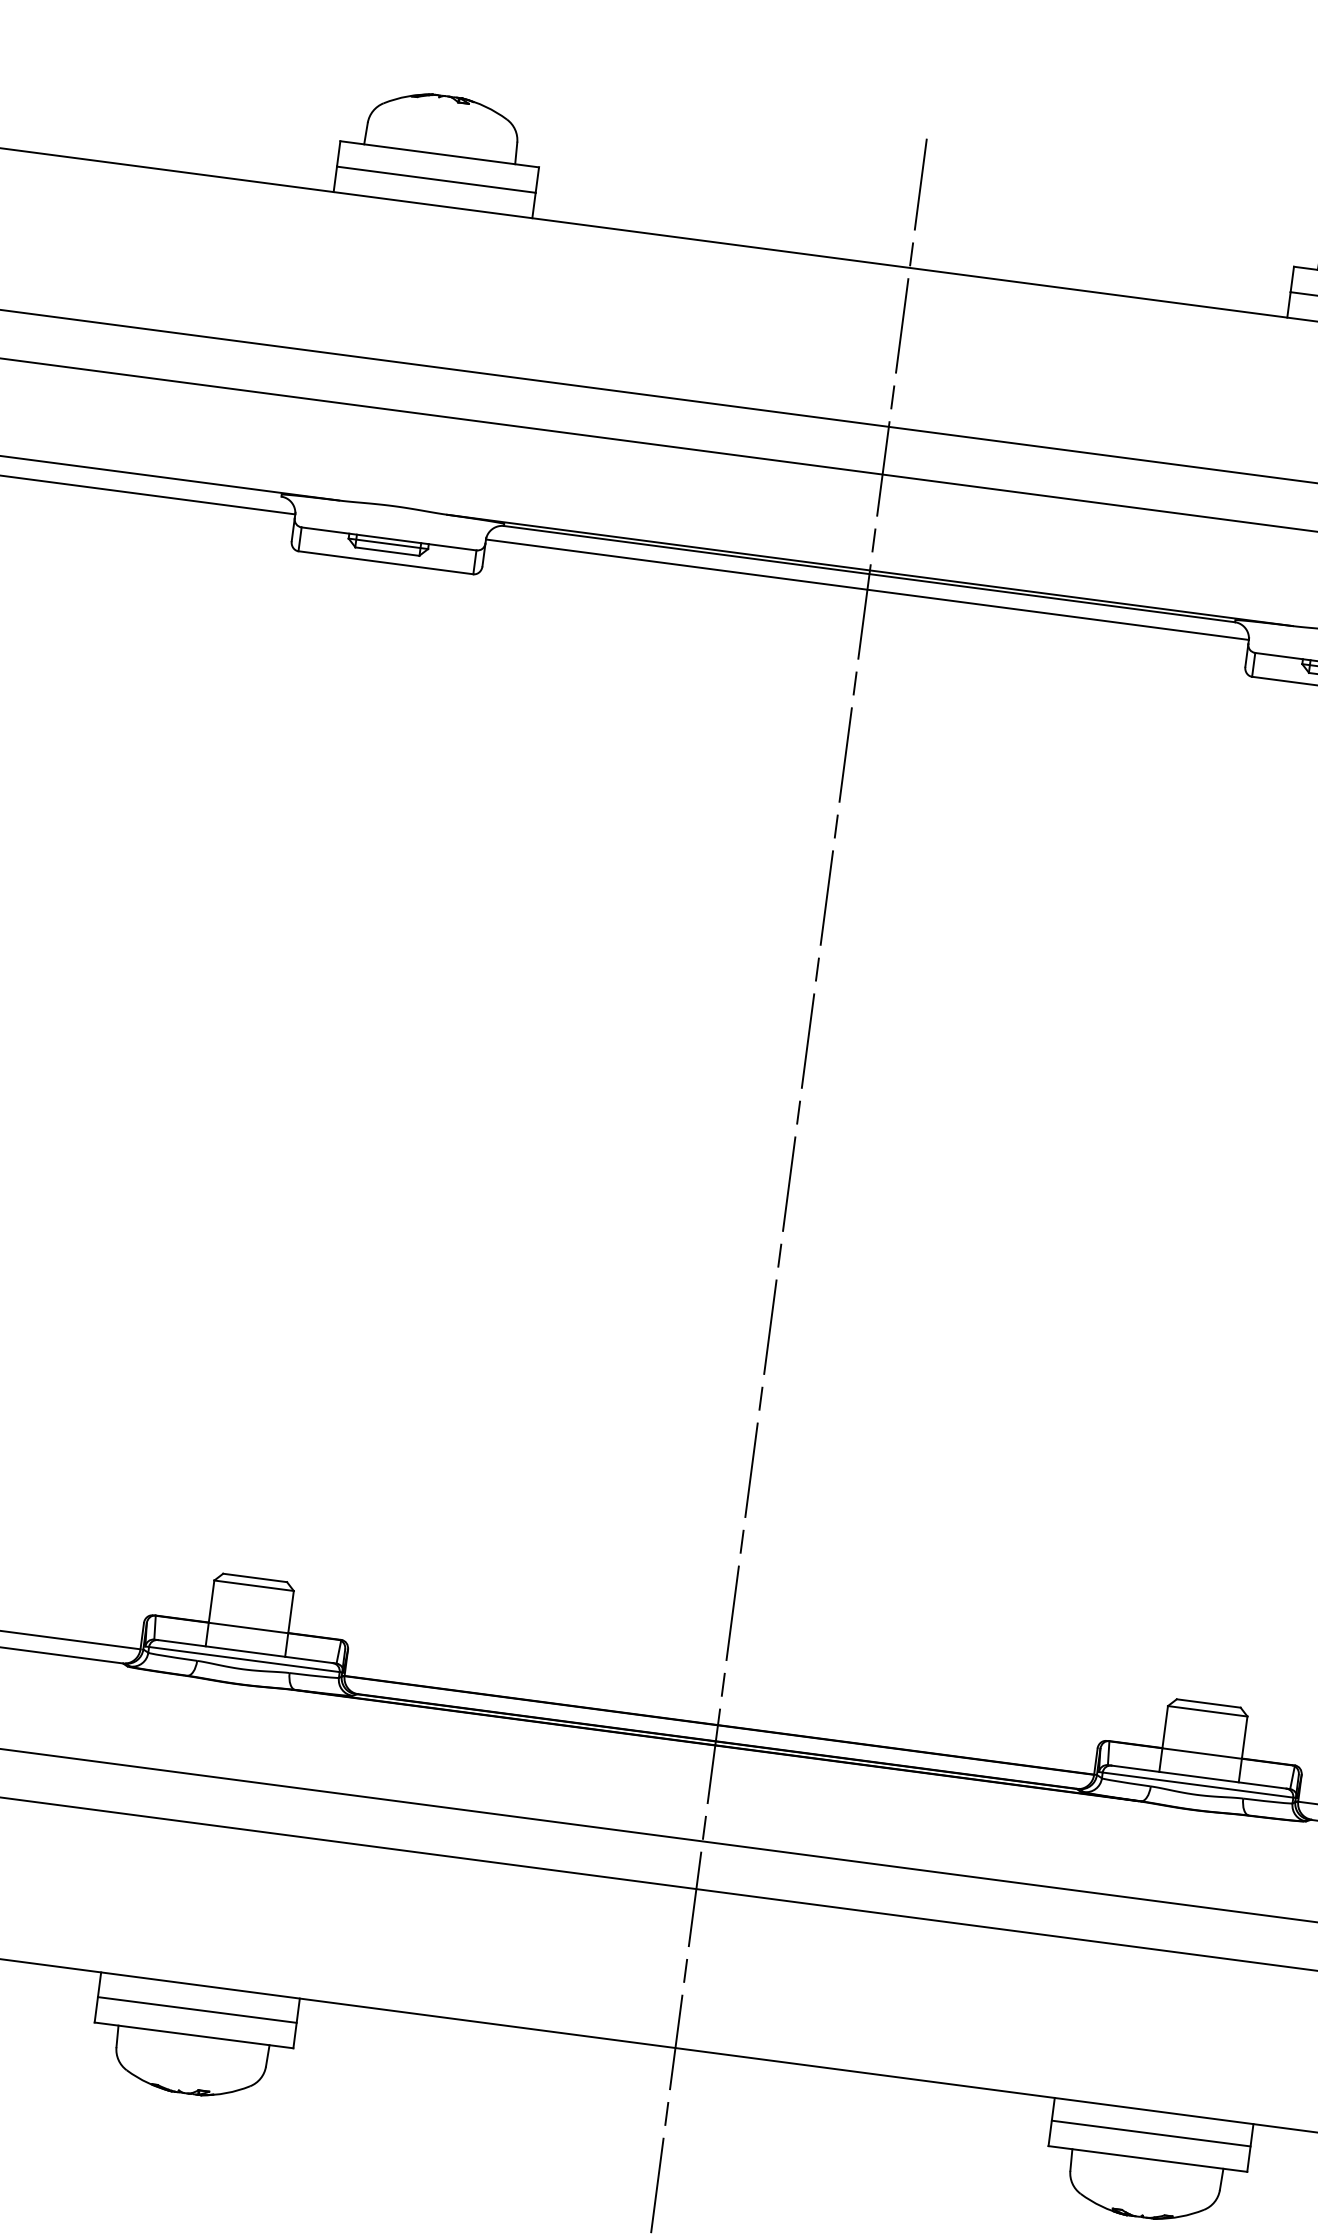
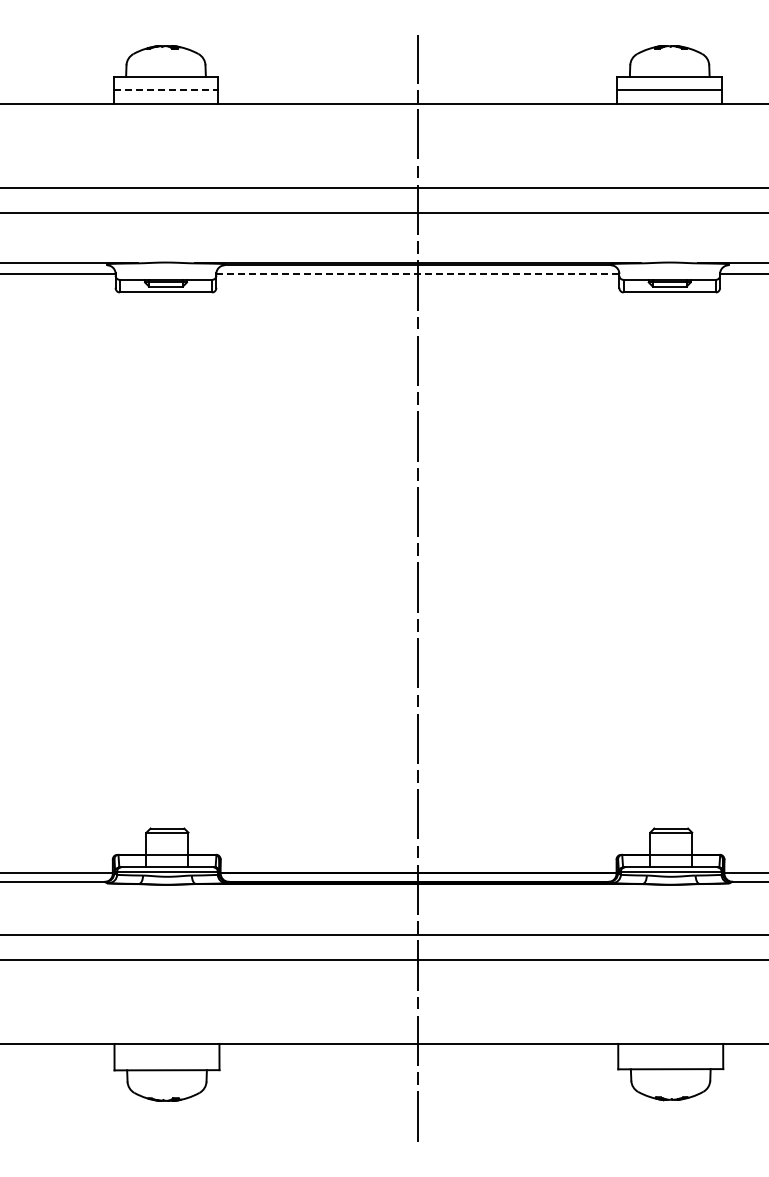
line: (437, 180) -> (166, 90), solid -> dashed
line: (866, 589) -> (417, 273), solid -> dashed
line: (196, 2009) -> (166, 1056), removed
line: (1150, 2132) -> (670, 1055), removed

